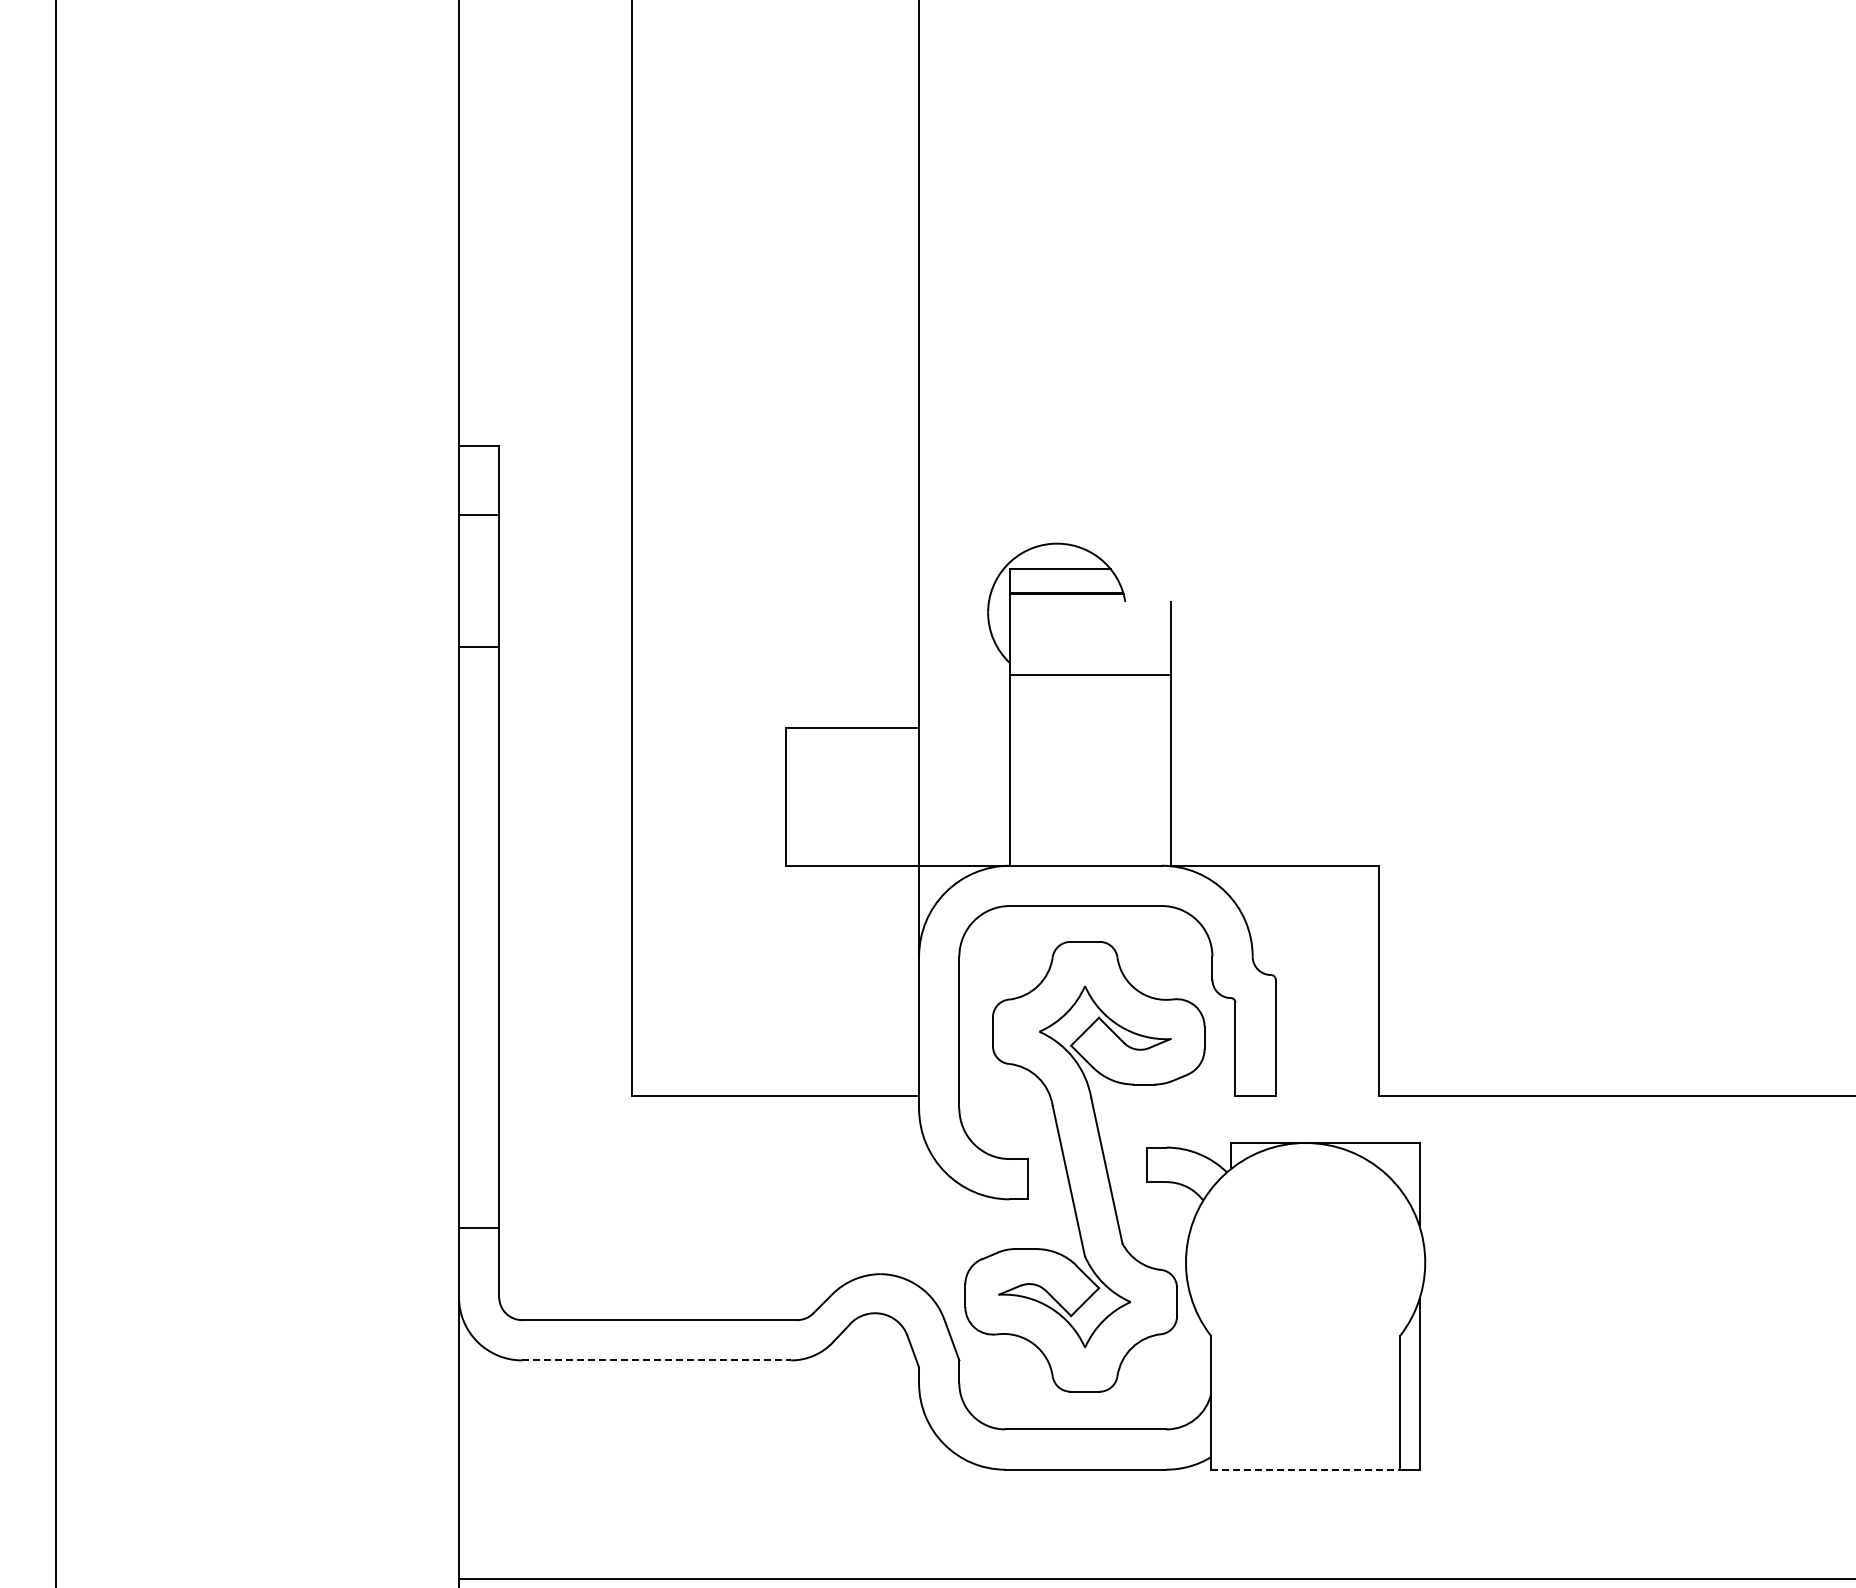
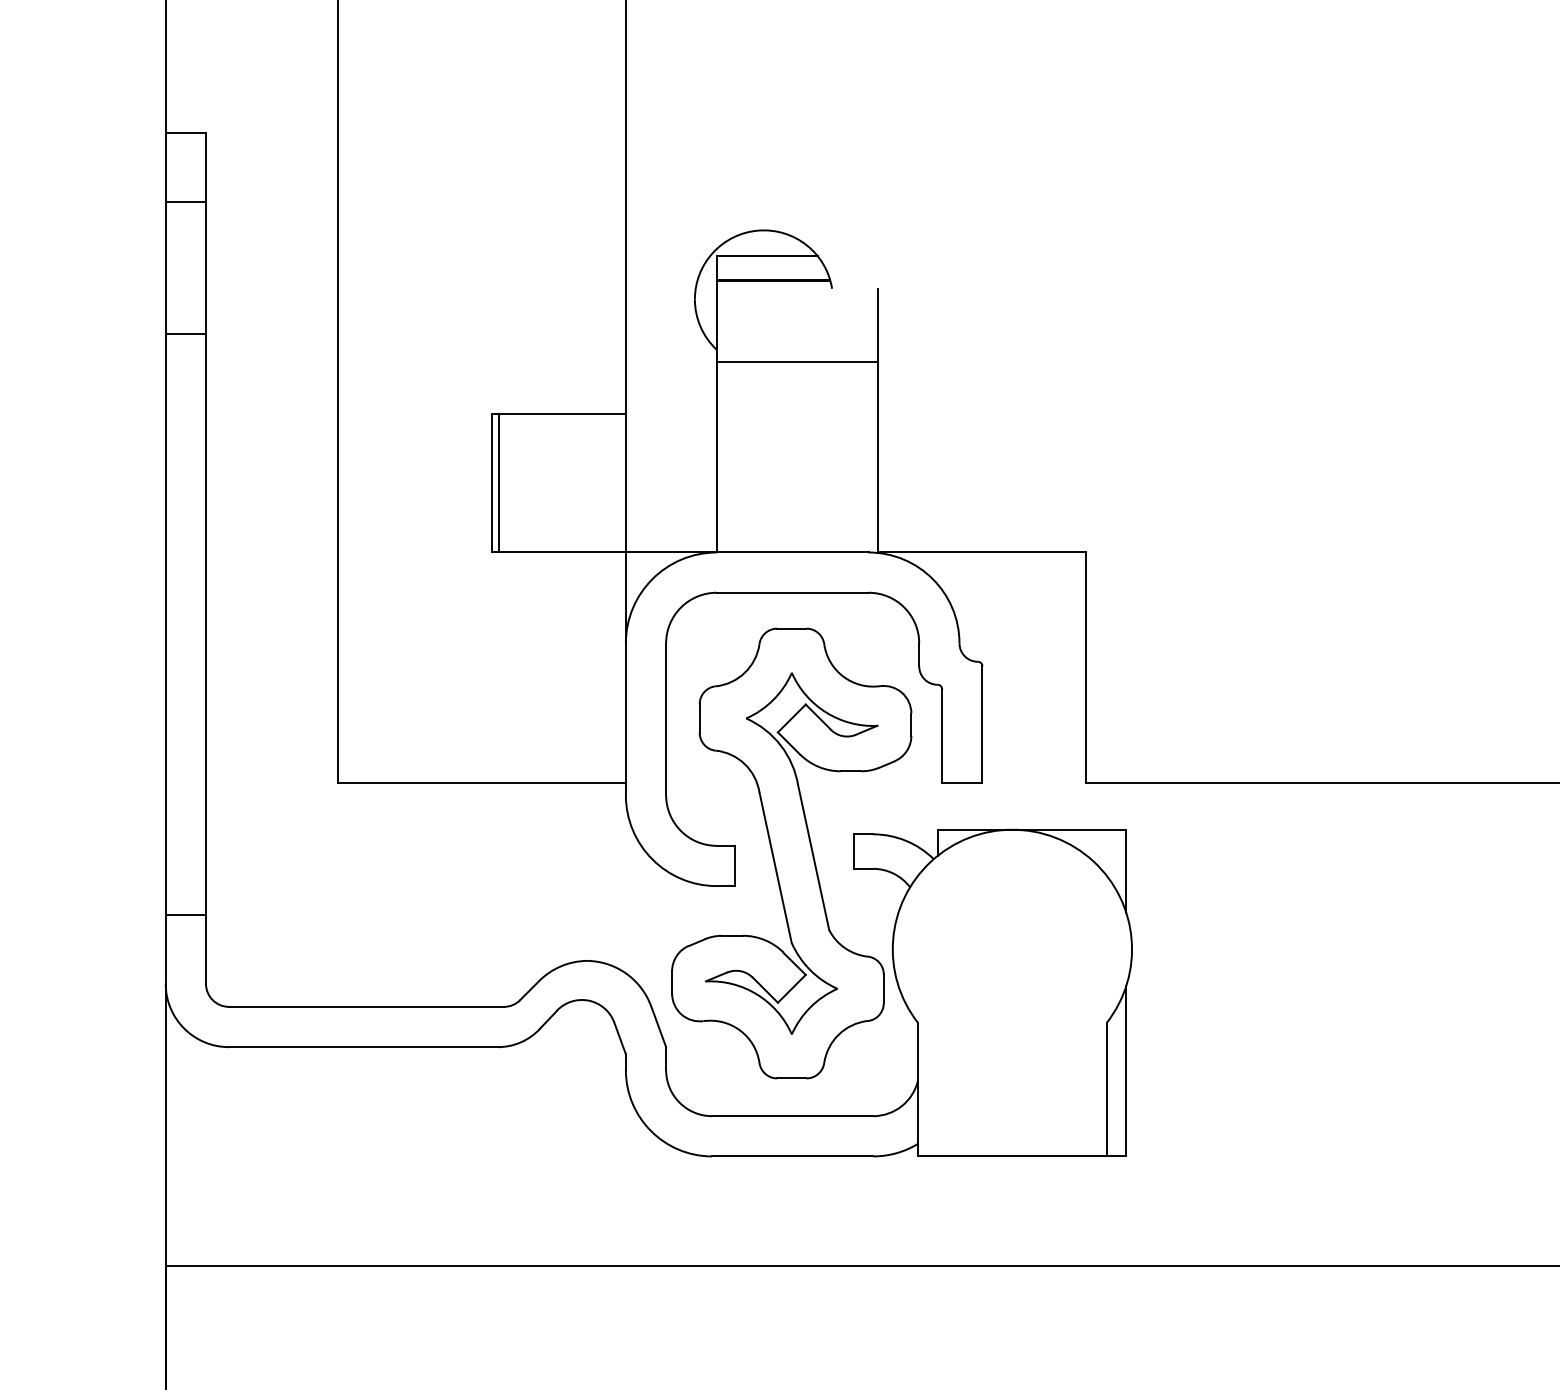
line: (792, 796) -> (499, 483), added
line: (657, 1360) -> (364, 1047), dashed -> solid
line: (1306, 1469) -> (1013, 1156), dashed -> solid

